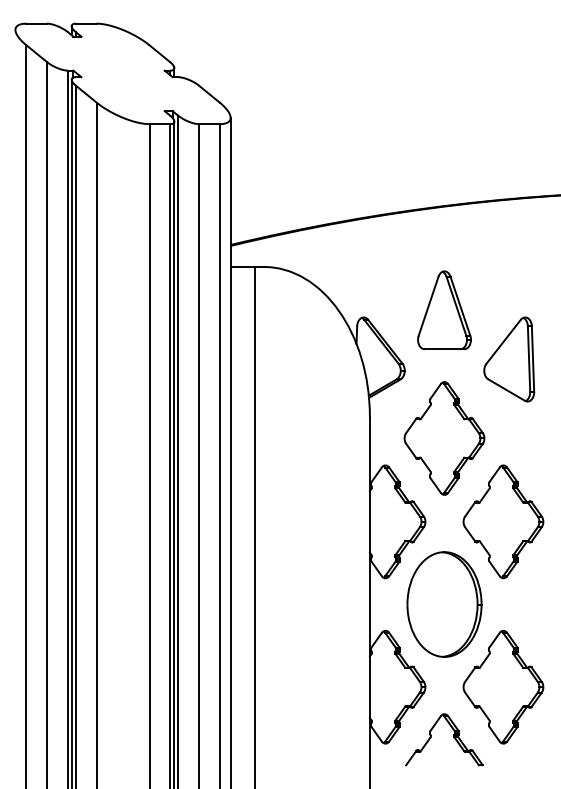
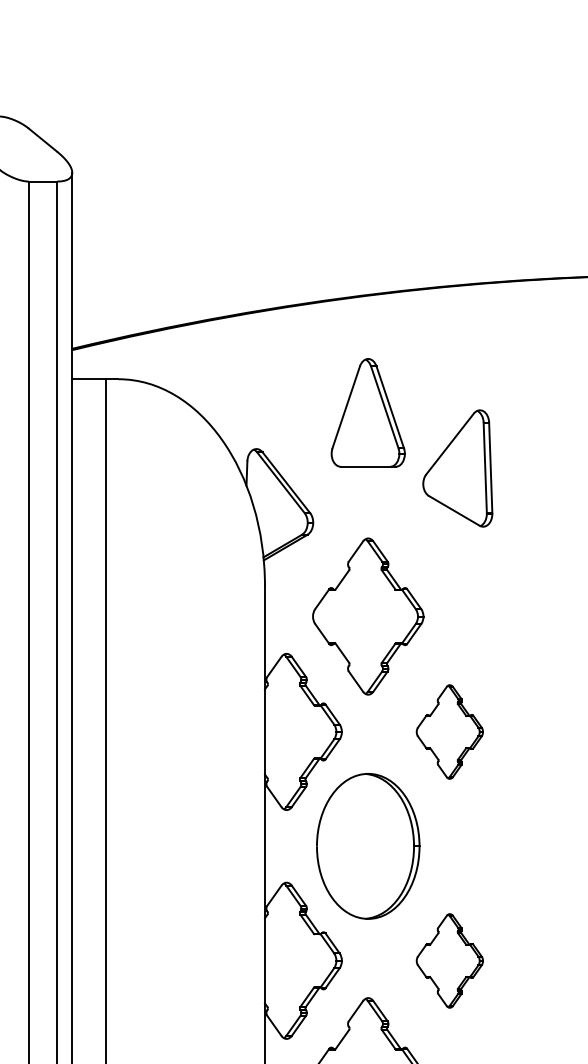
part: (444, 310) -> (368, 413), moved
part: (509, 359) -> (458, 468), moved
part: (503, 521) -> (449, 731), size x0.6
part: (503, 687) -> (449, 961), size x0.6

